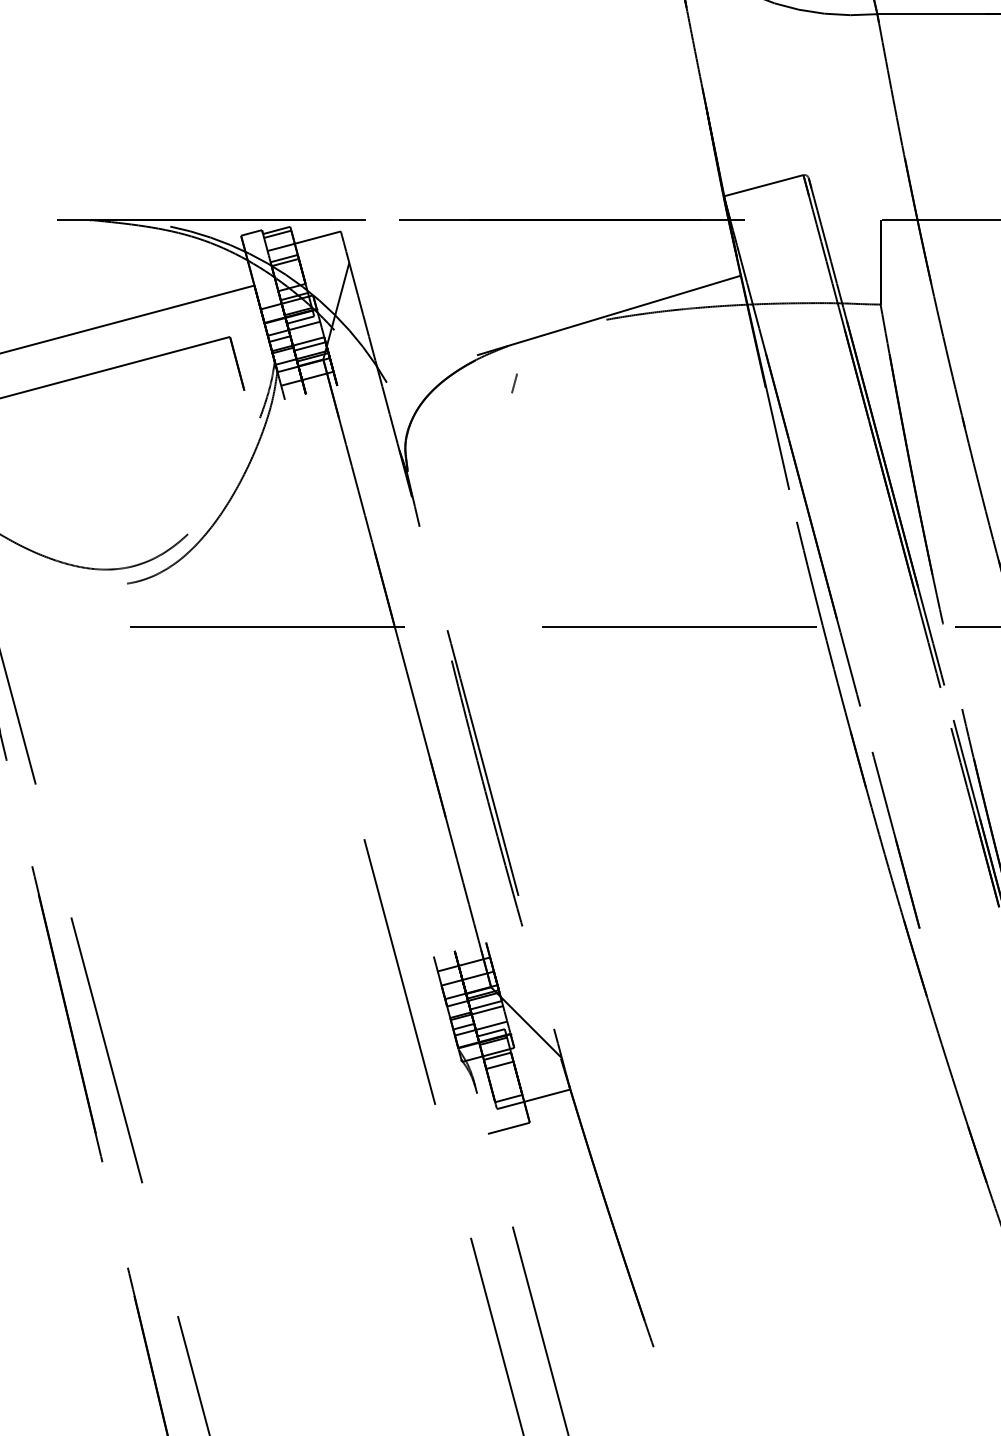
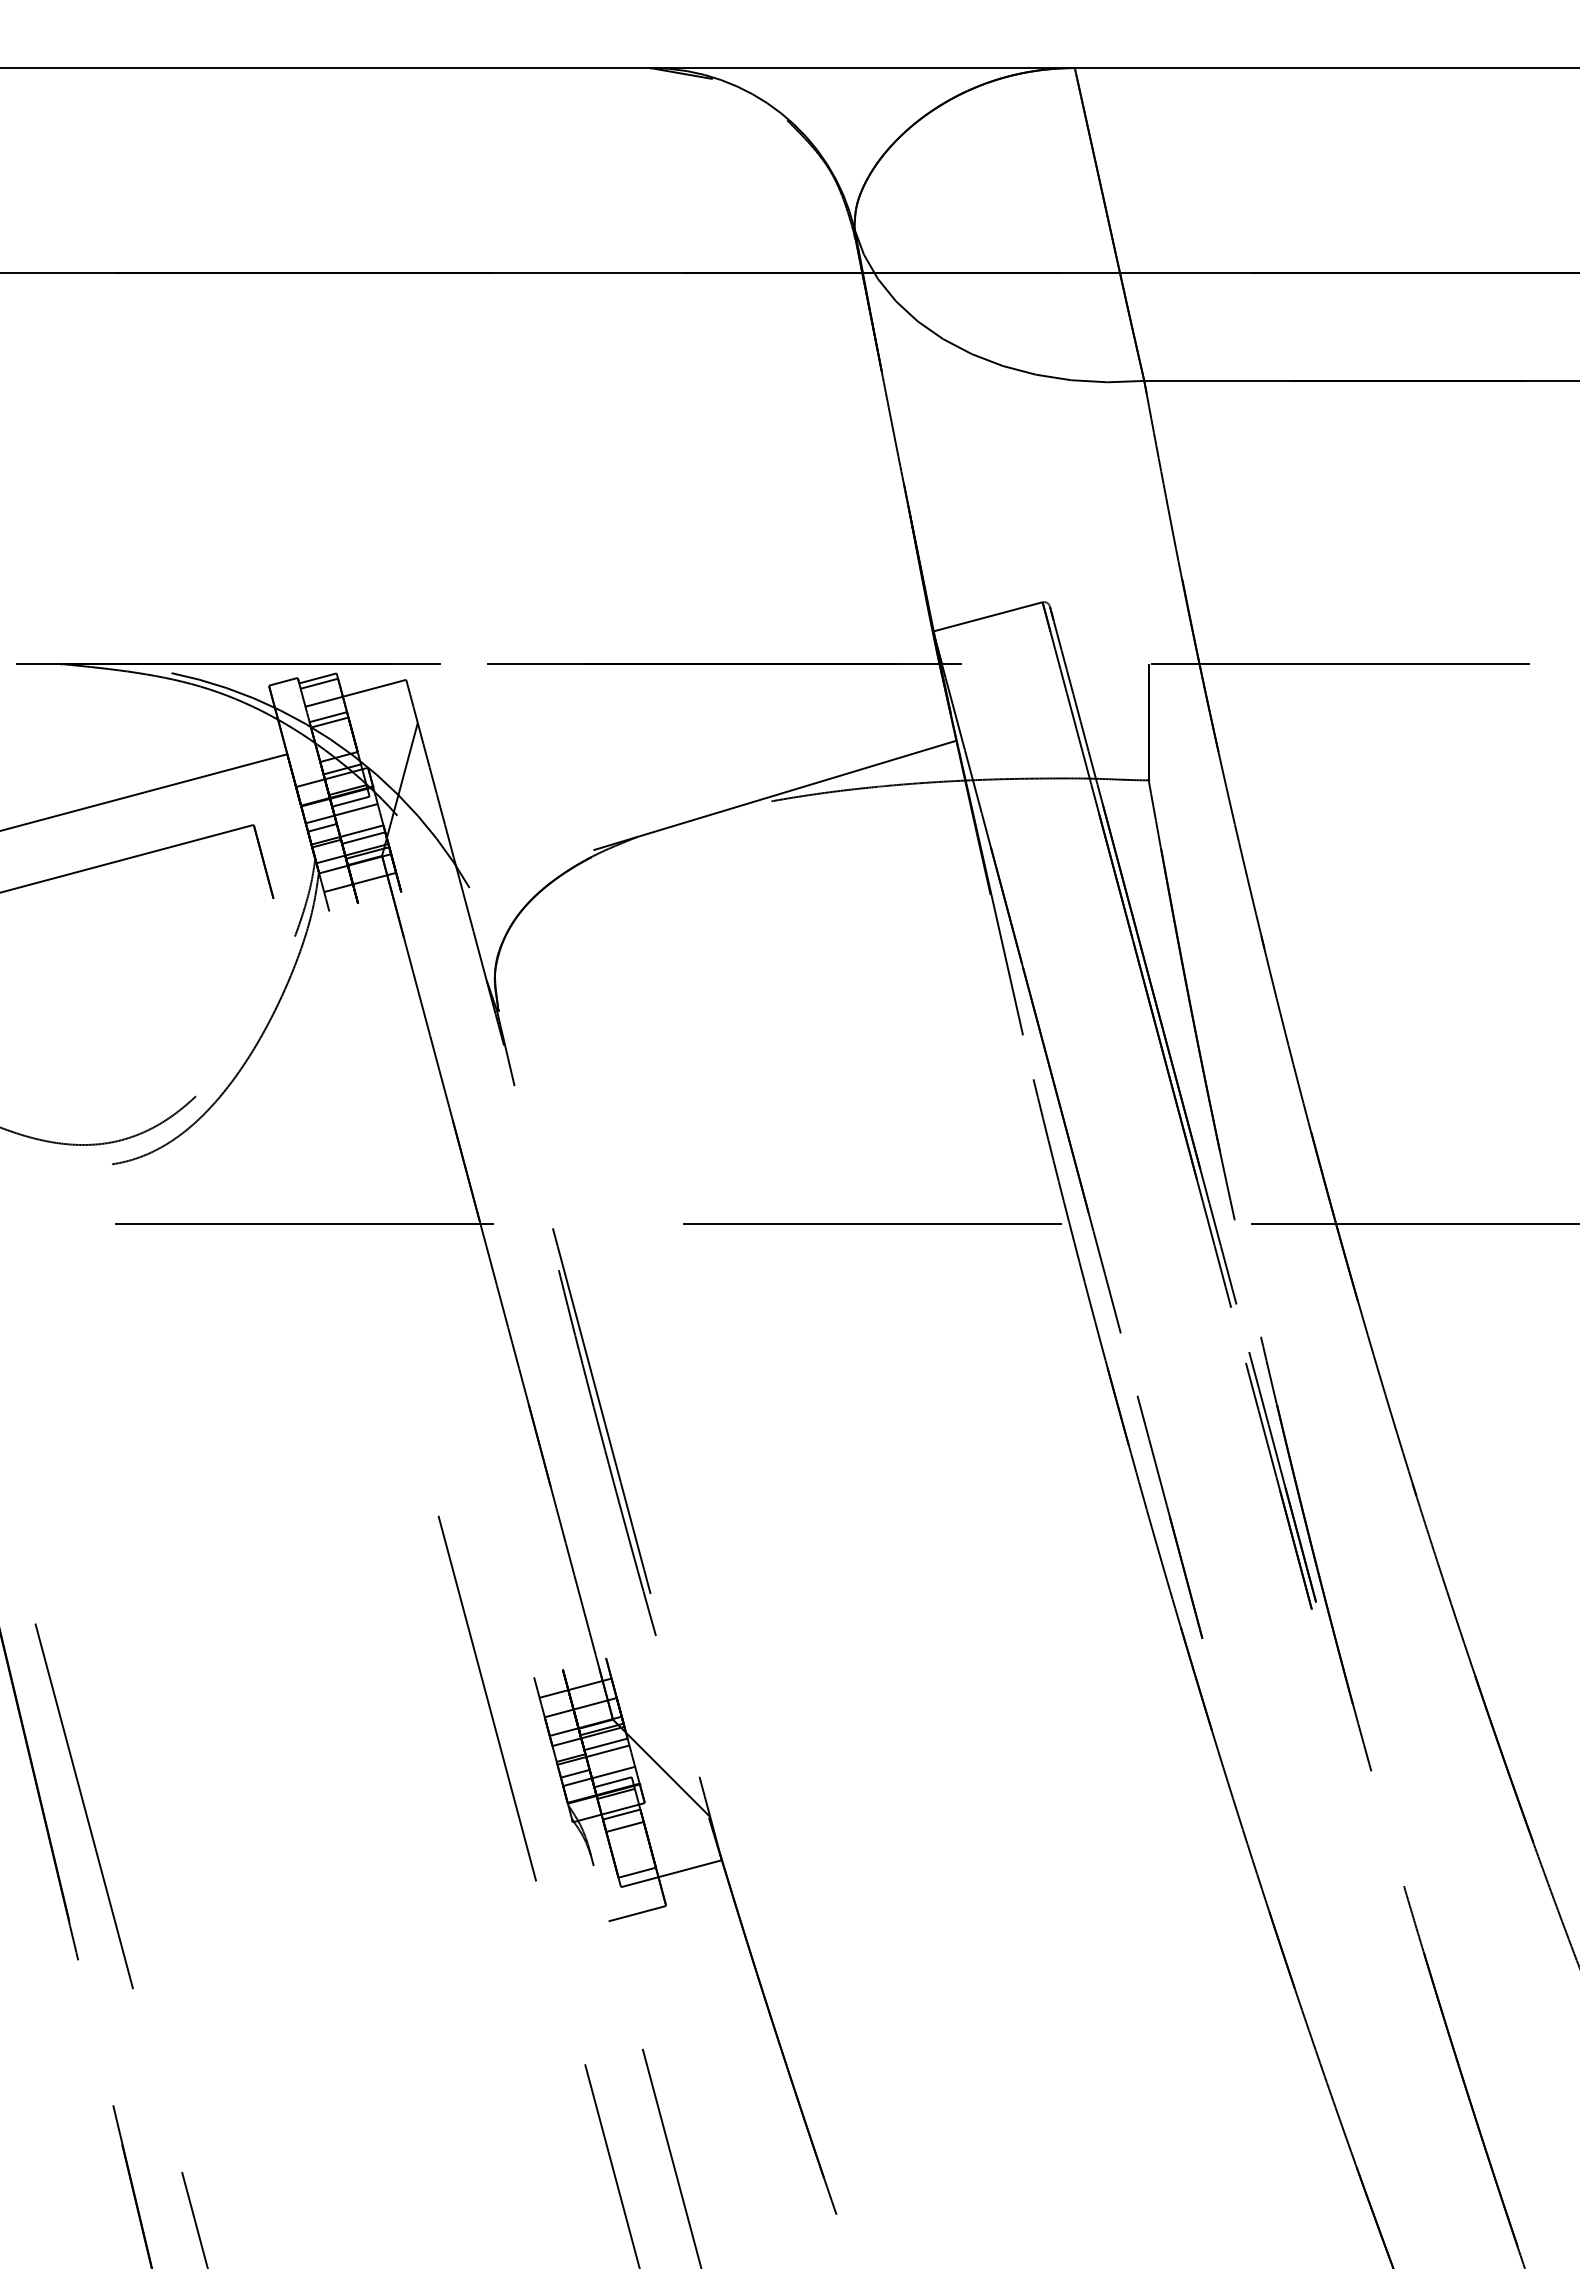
line: (514, 383) -> (644, 888), removed

